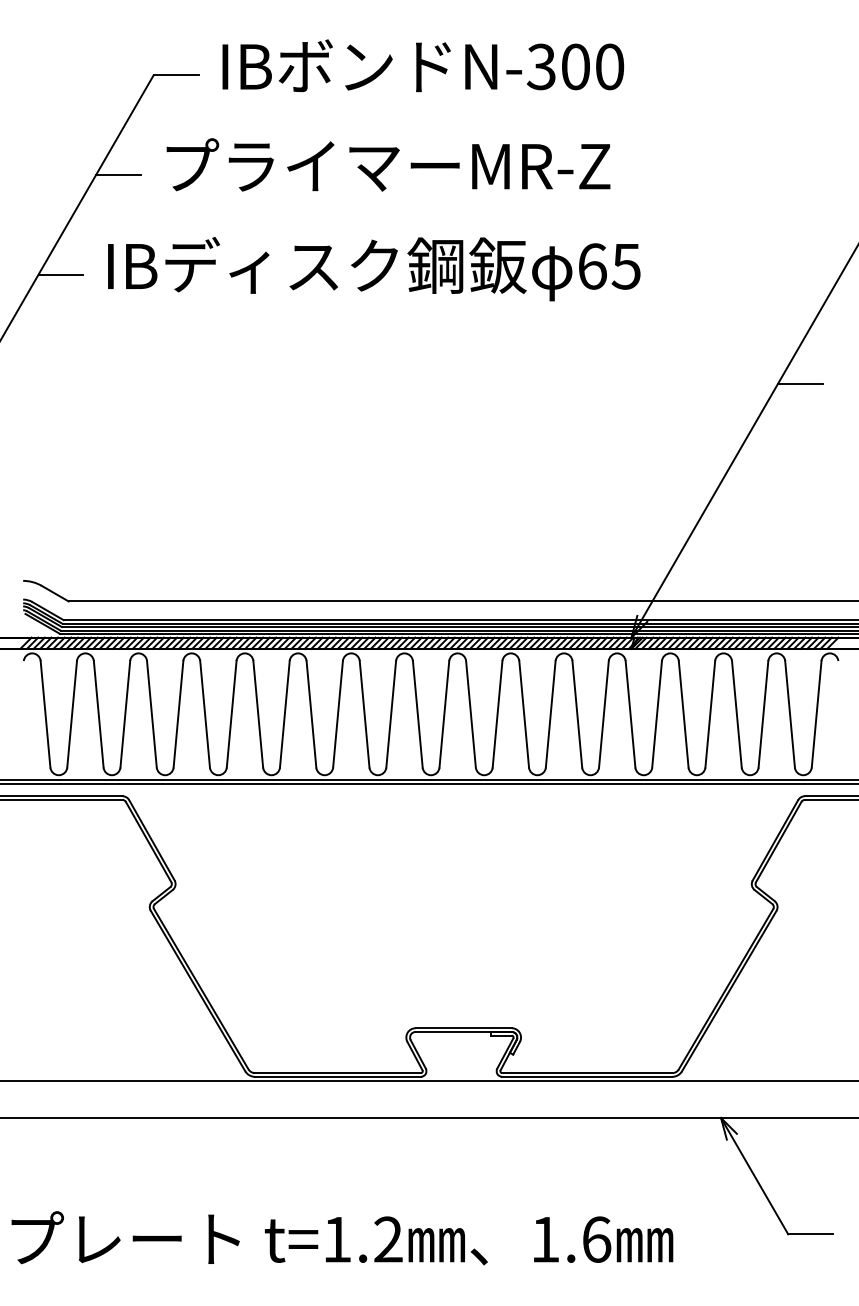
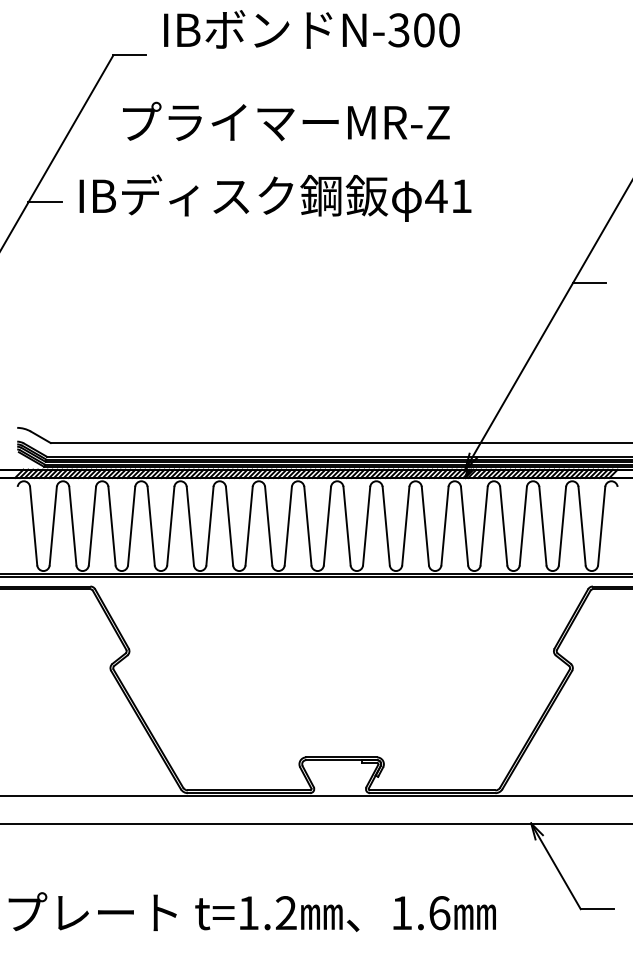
text: (422, 65) -> (311, 29), moved
line: (117, 174) -> (86, 128), removed
text: (608, 266) -> (448, 196), 65 -> 41

